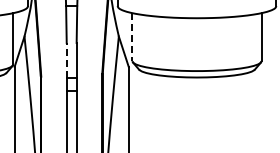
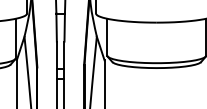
line: (132, 37) -> (107, 37), dashed -> solid
line: (66, 60) -> (56, 55), dashed -> solid

